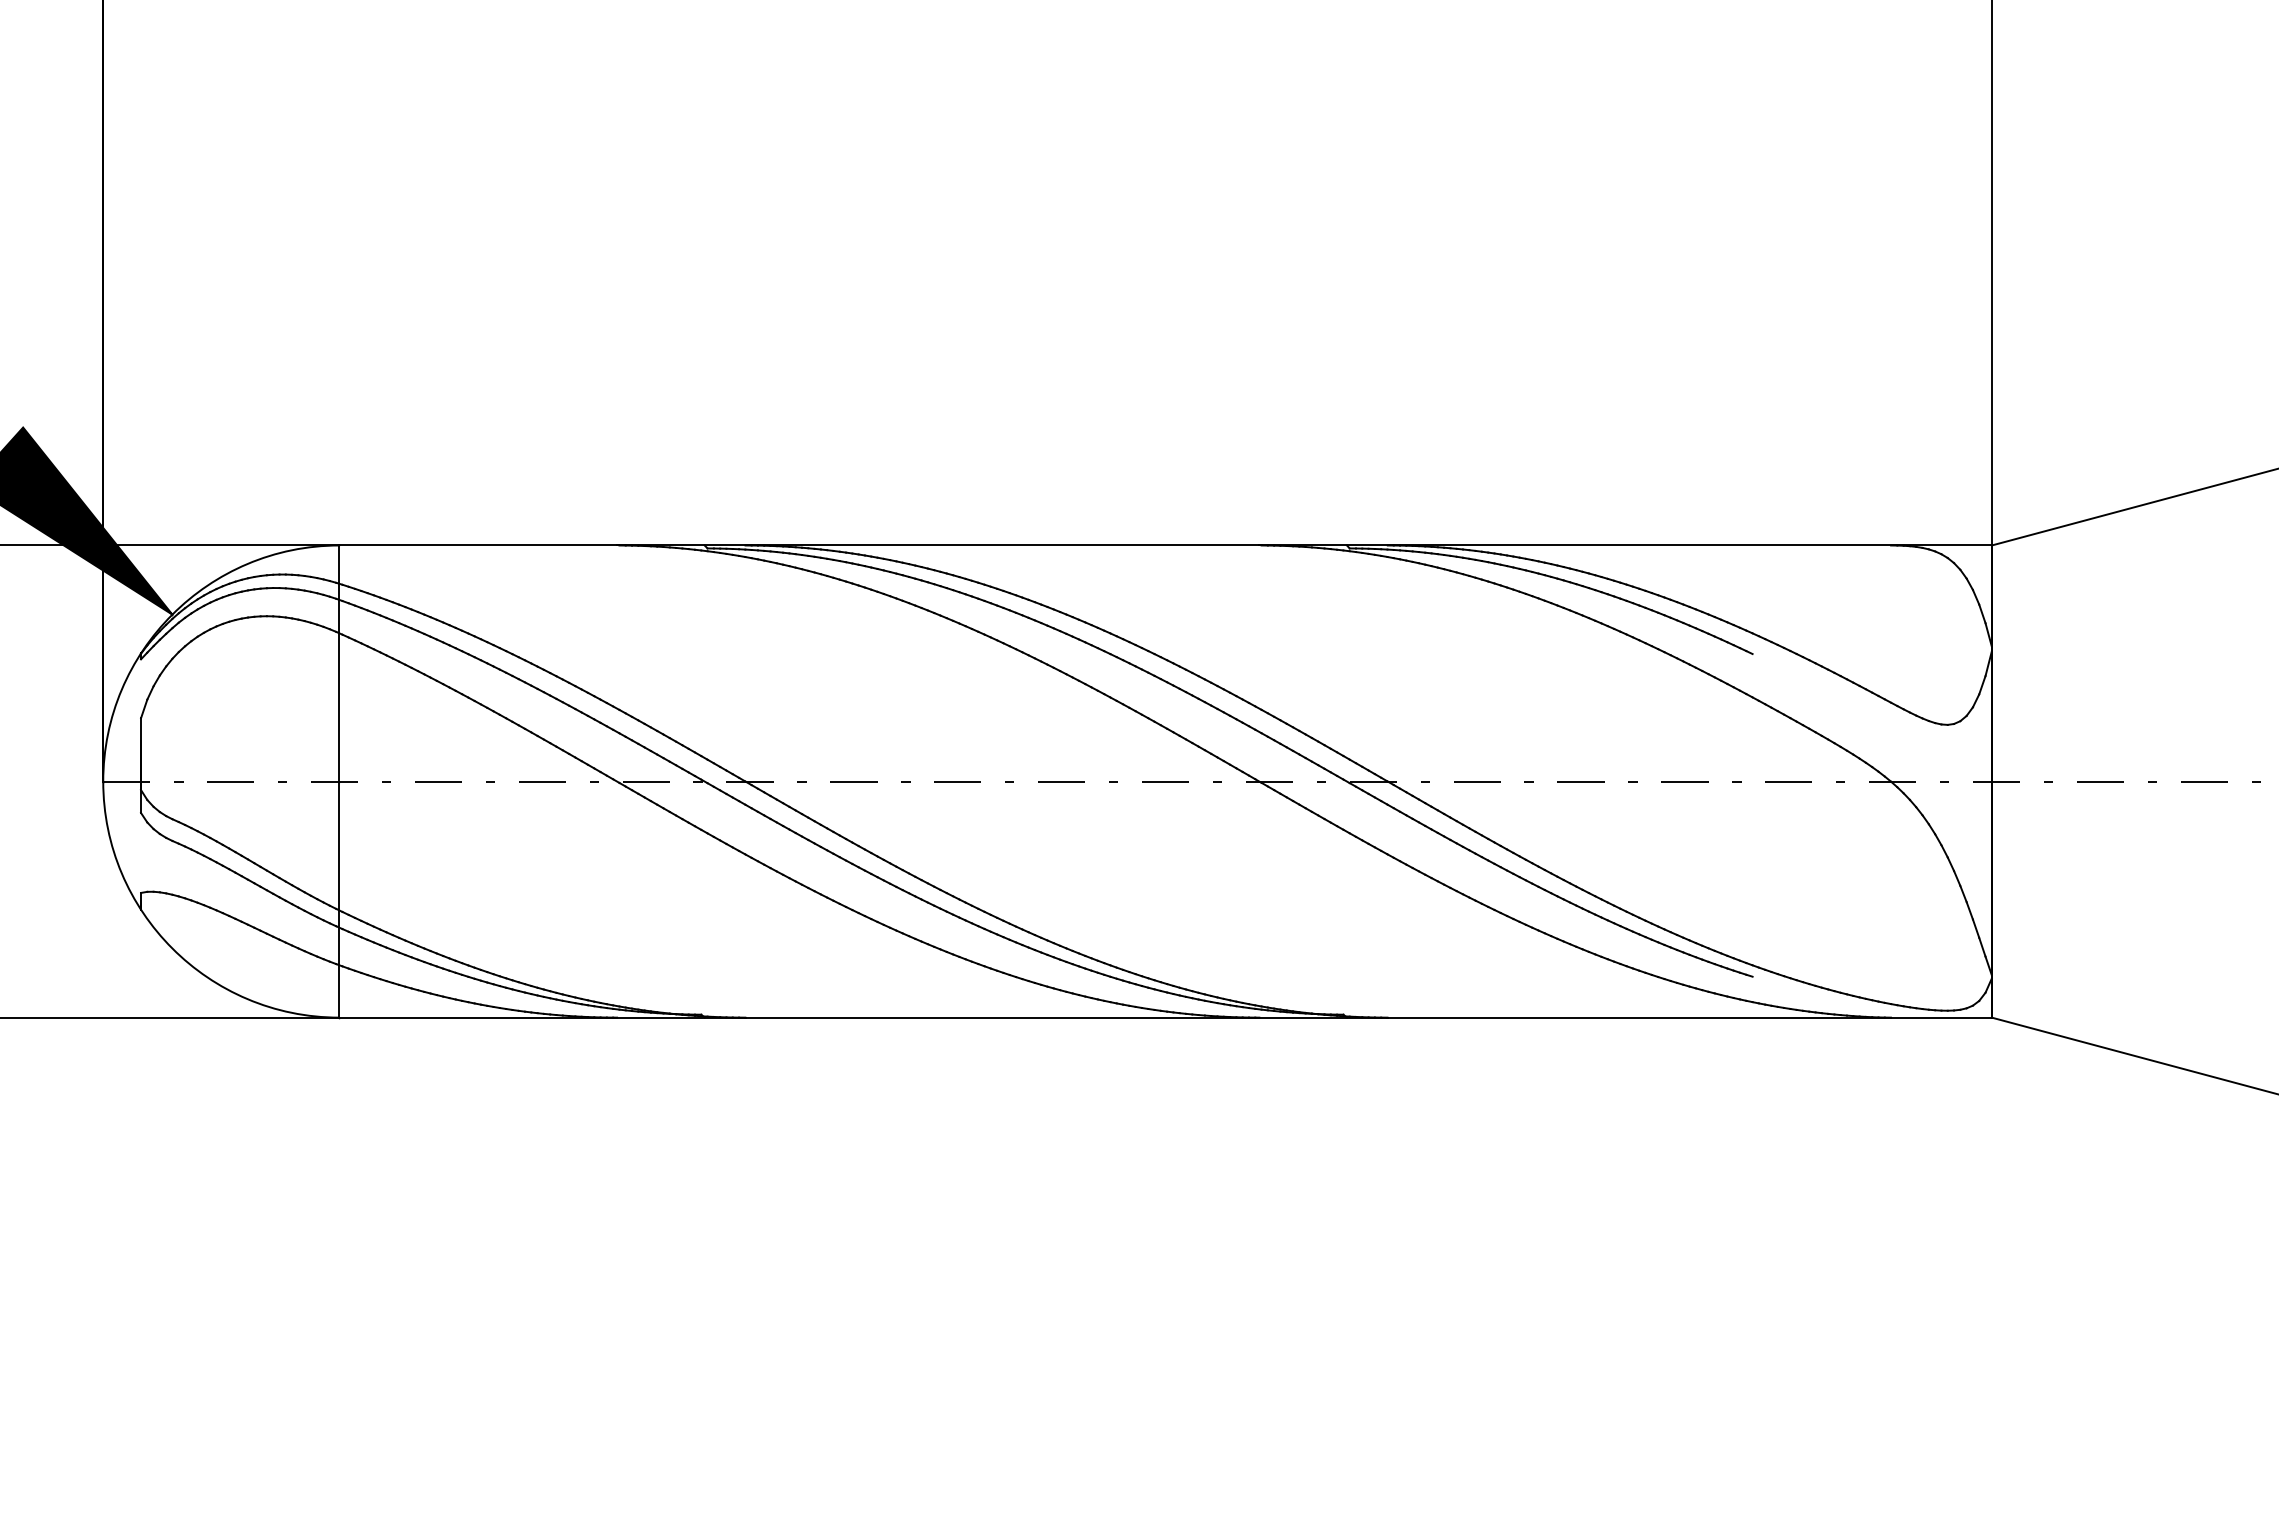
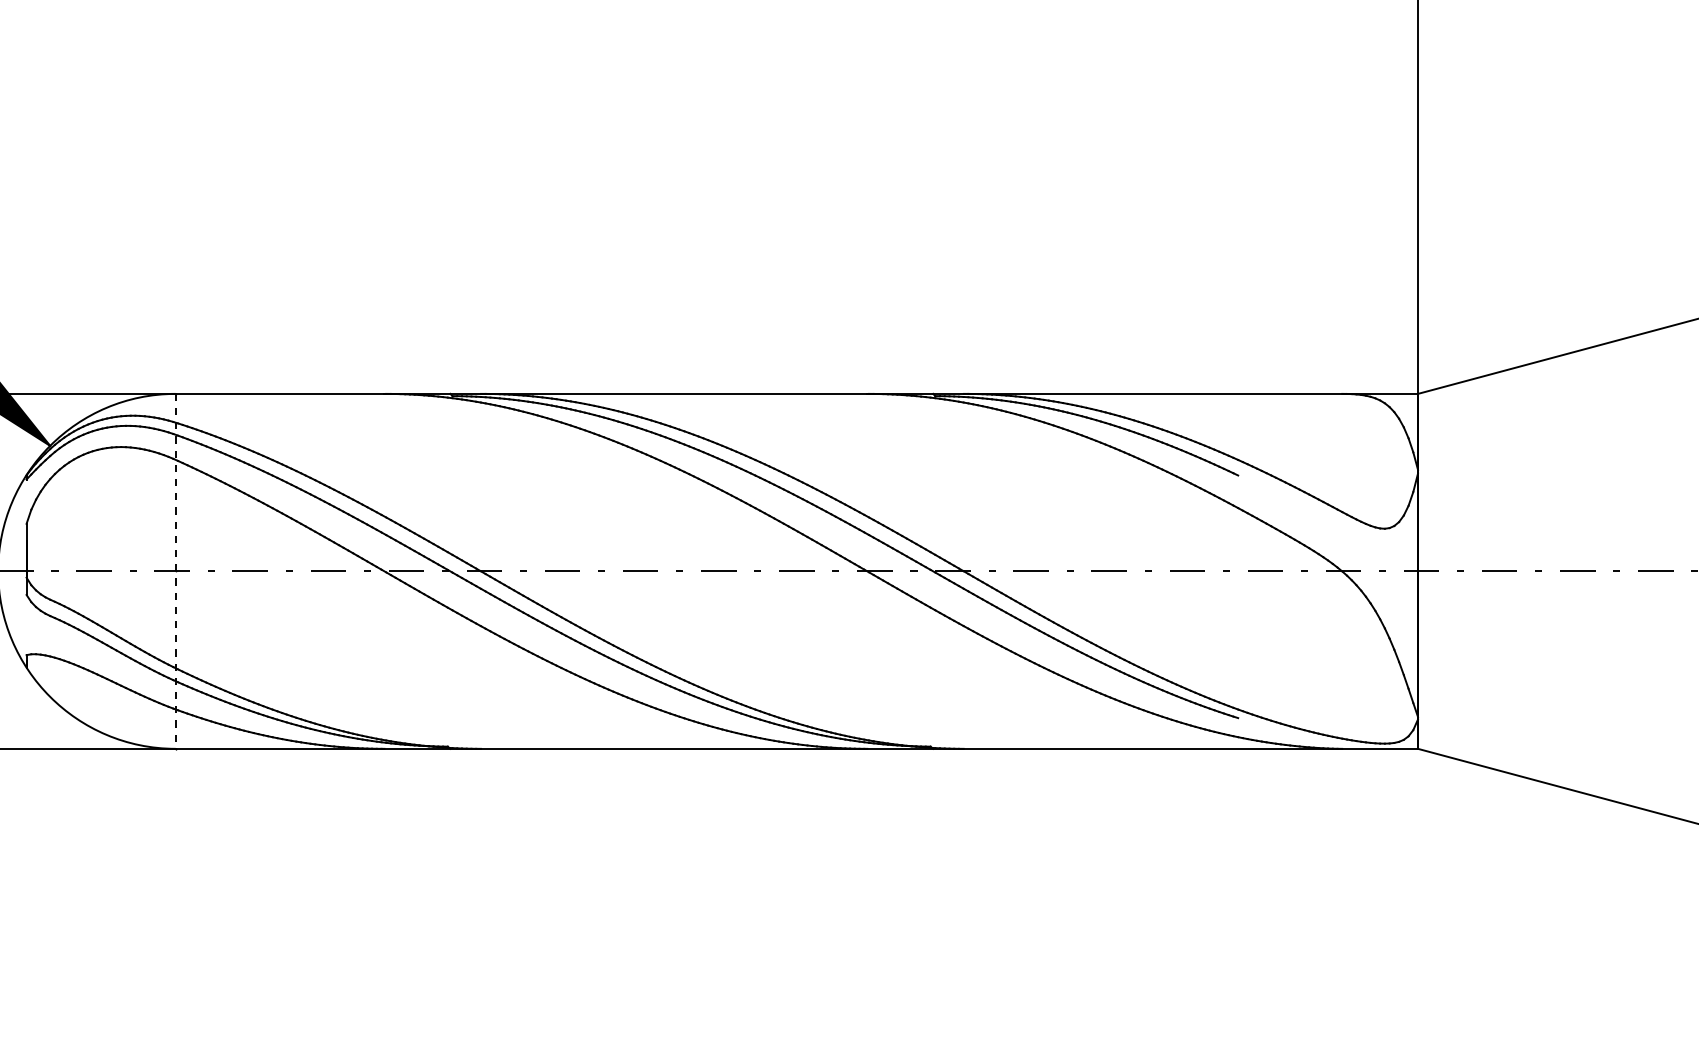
line: (339, 782) -> (175, 572), solid -> dashed

